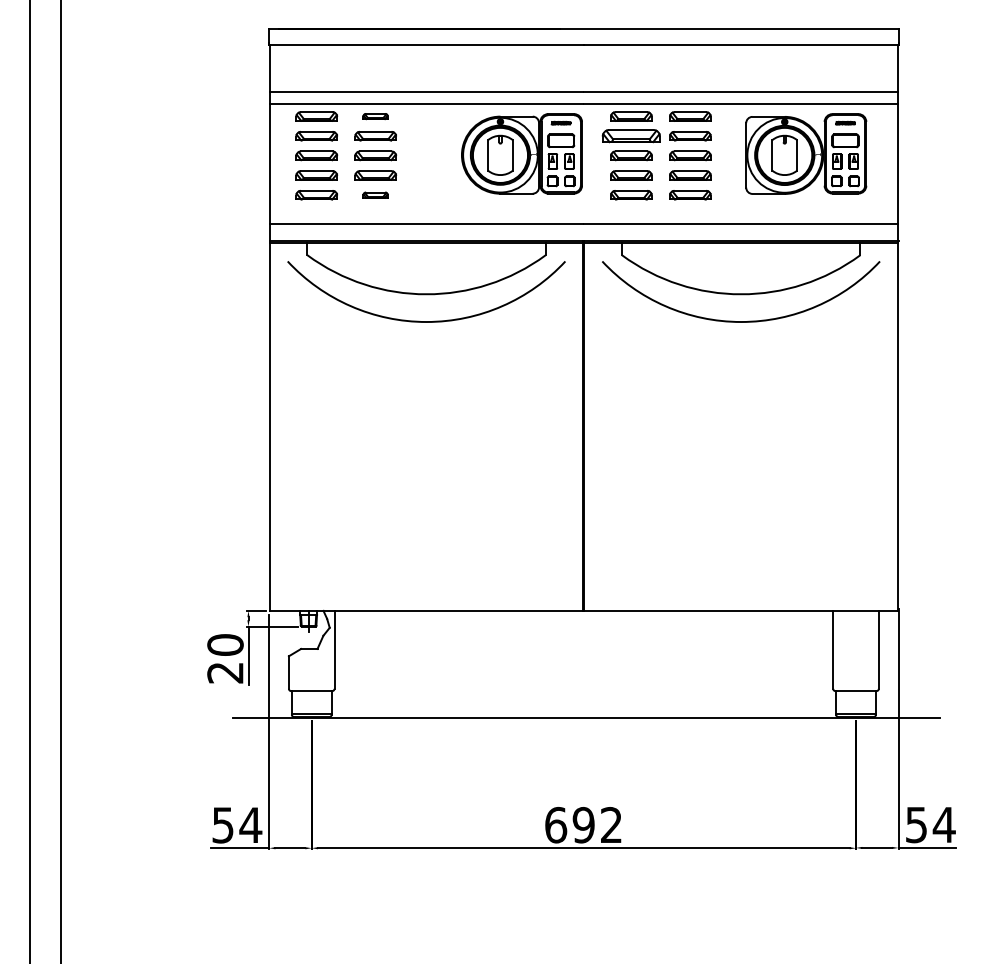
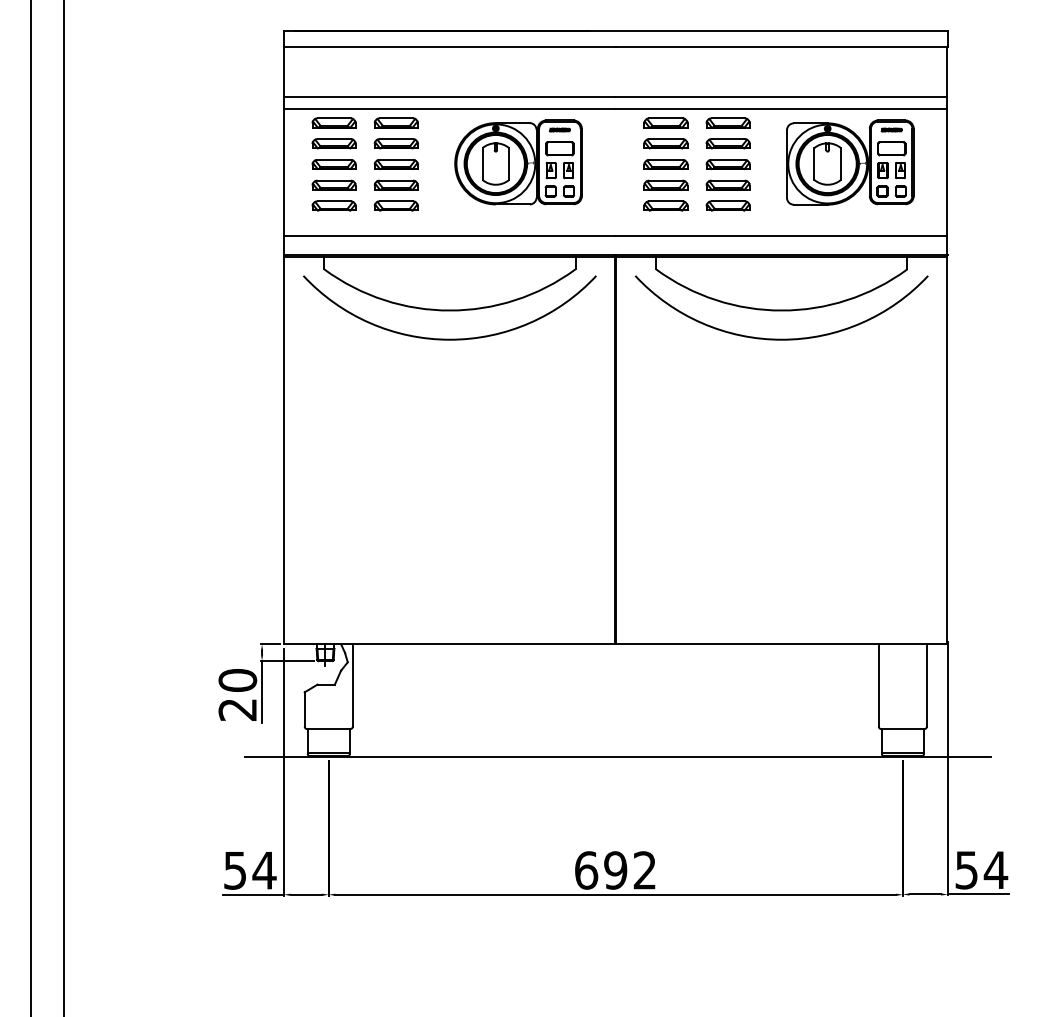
part: (374, 116) -> (395, 122), size x1.67
part: (630, 135) -> (665, 143), size x0.71
part: (521, 153) -> (518, 162), moved
part: (374, 194) -> (395, 205), size x1.67

